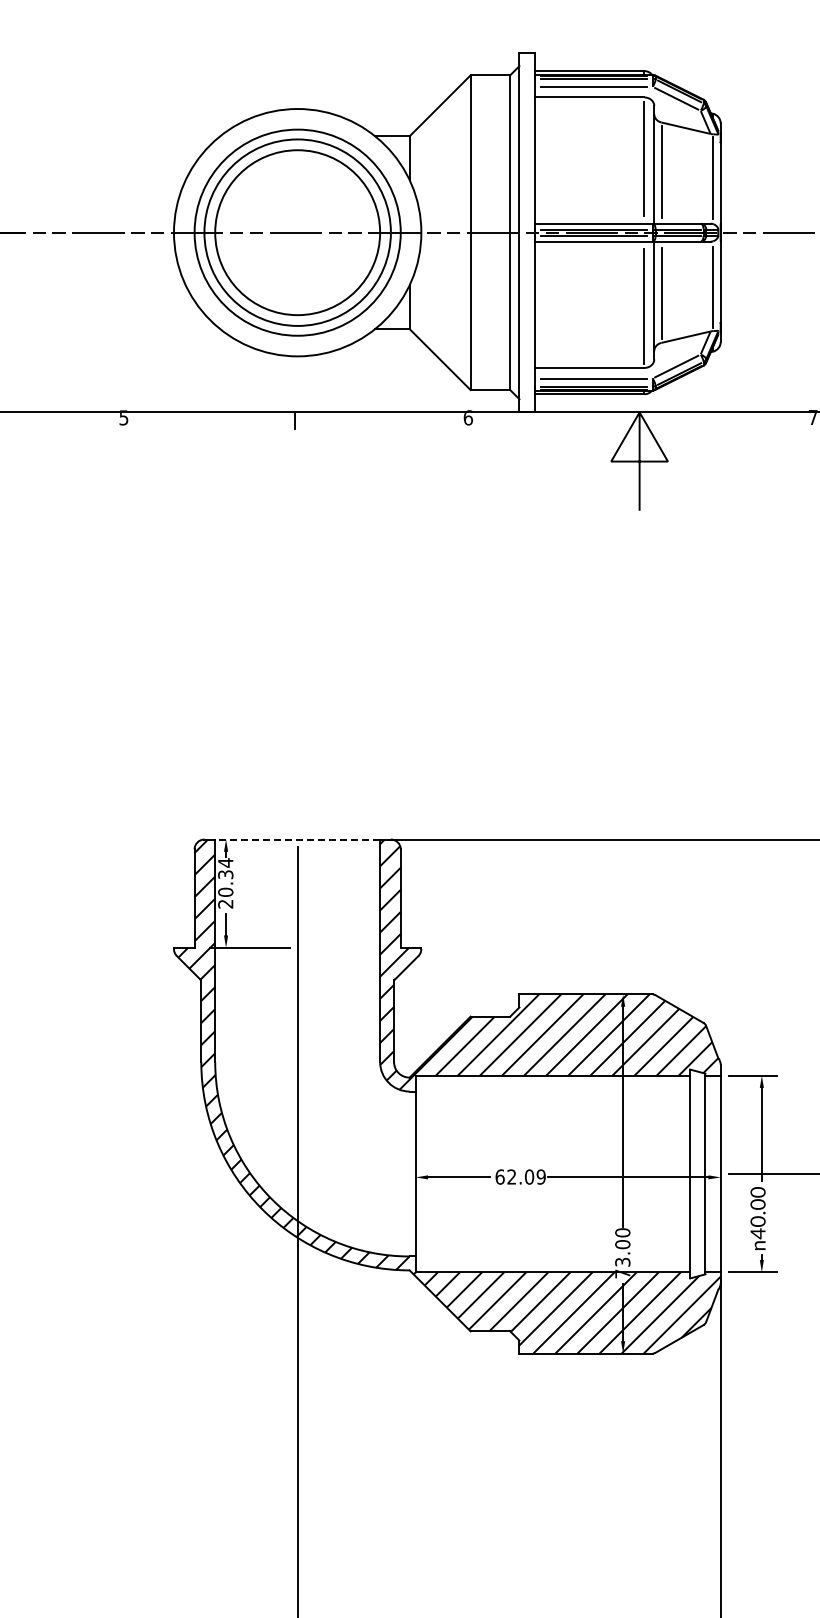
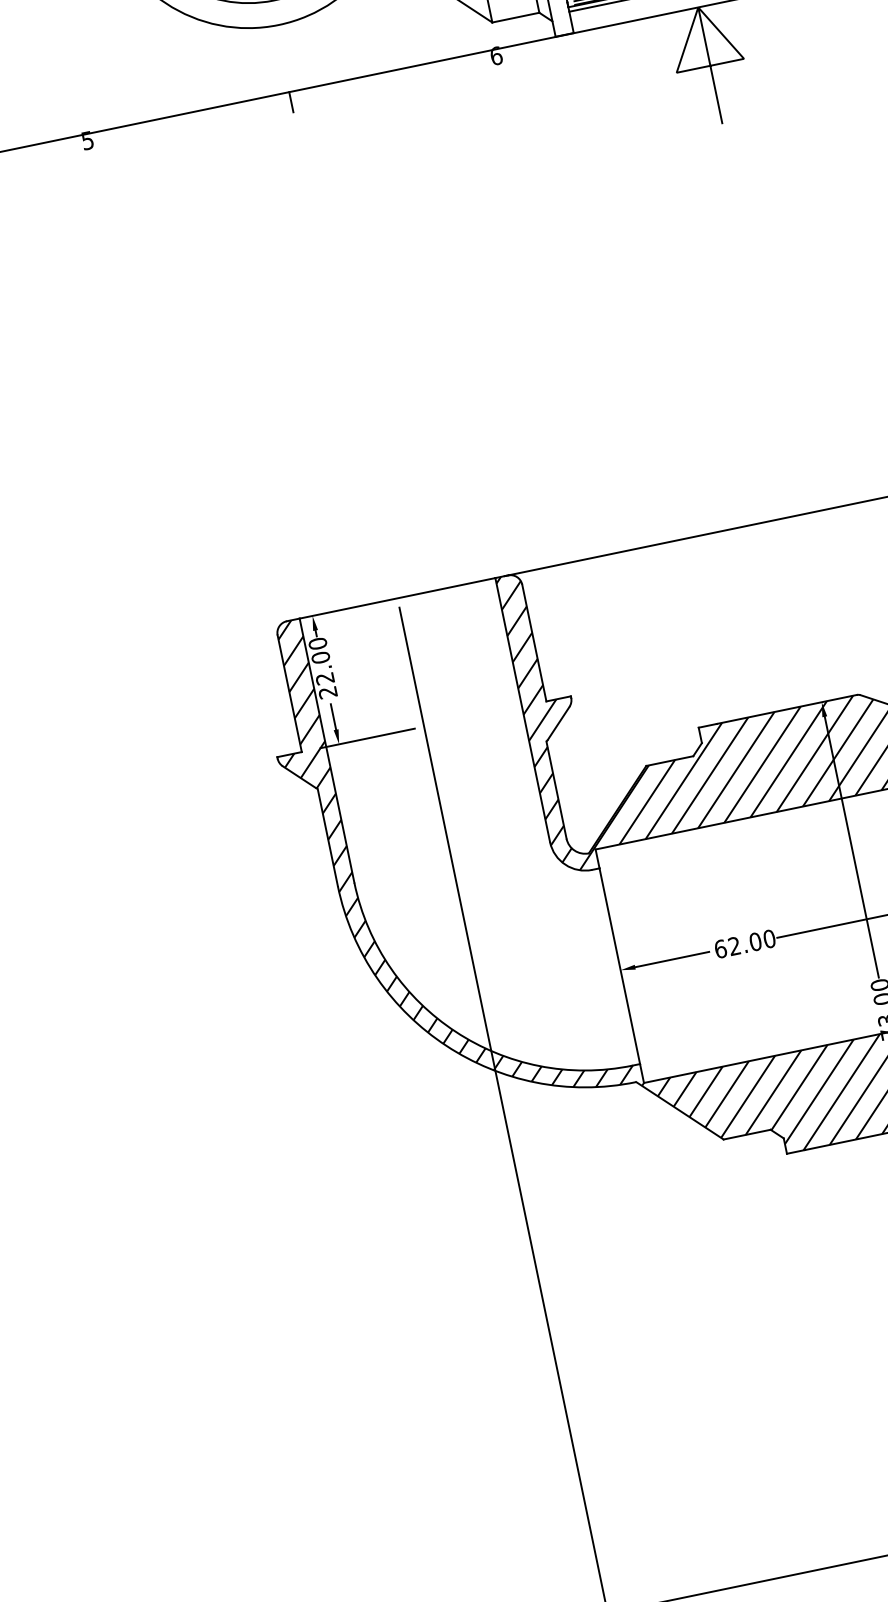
line: (297, 839) -> (397, 598), dashed -> solid
text: (225, 877) -> (321, 661), 20.34 -> 22.00
text: (540, 1176) -> (768, 938), 62.09 -> 62.00

